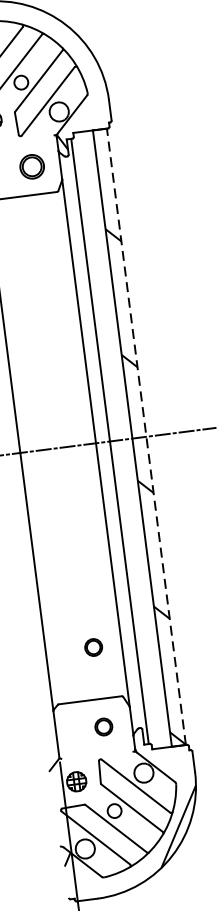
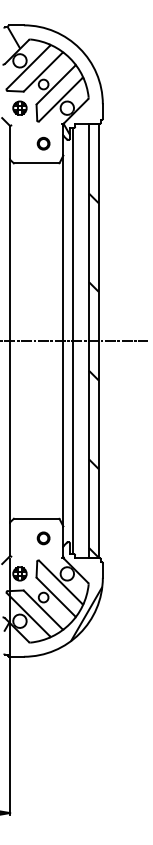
part: (31, 166) -> (43, 143), size x0.71
line: (145, 436) -> (98, 340), dashed -> solid
part: (93, 647) -> (43, 482), removed

